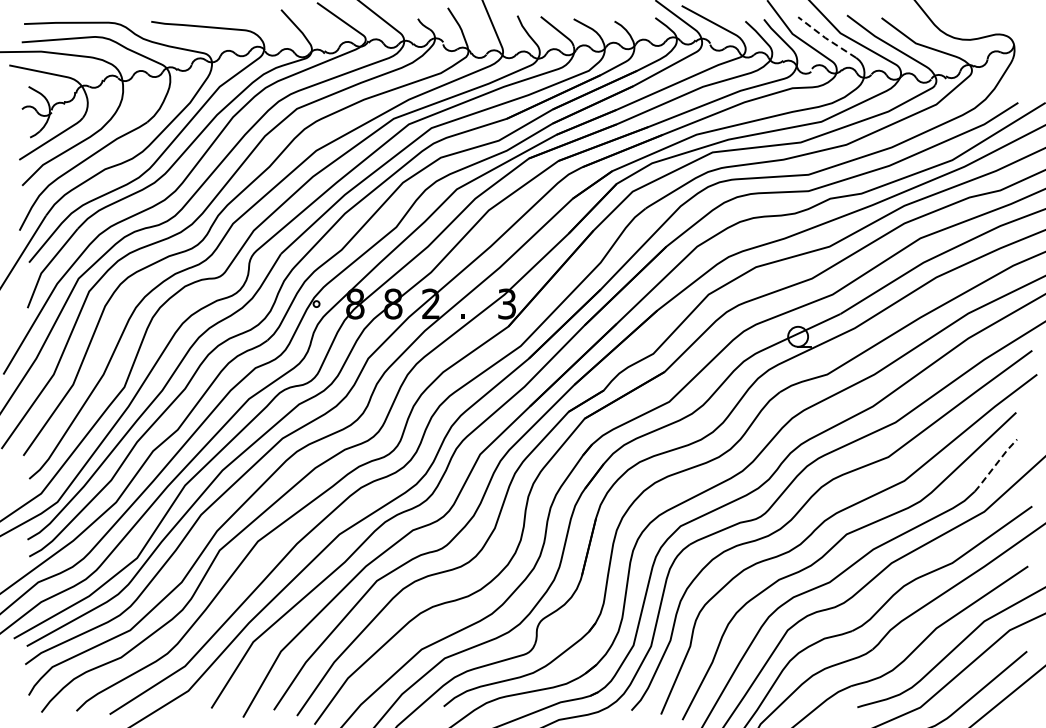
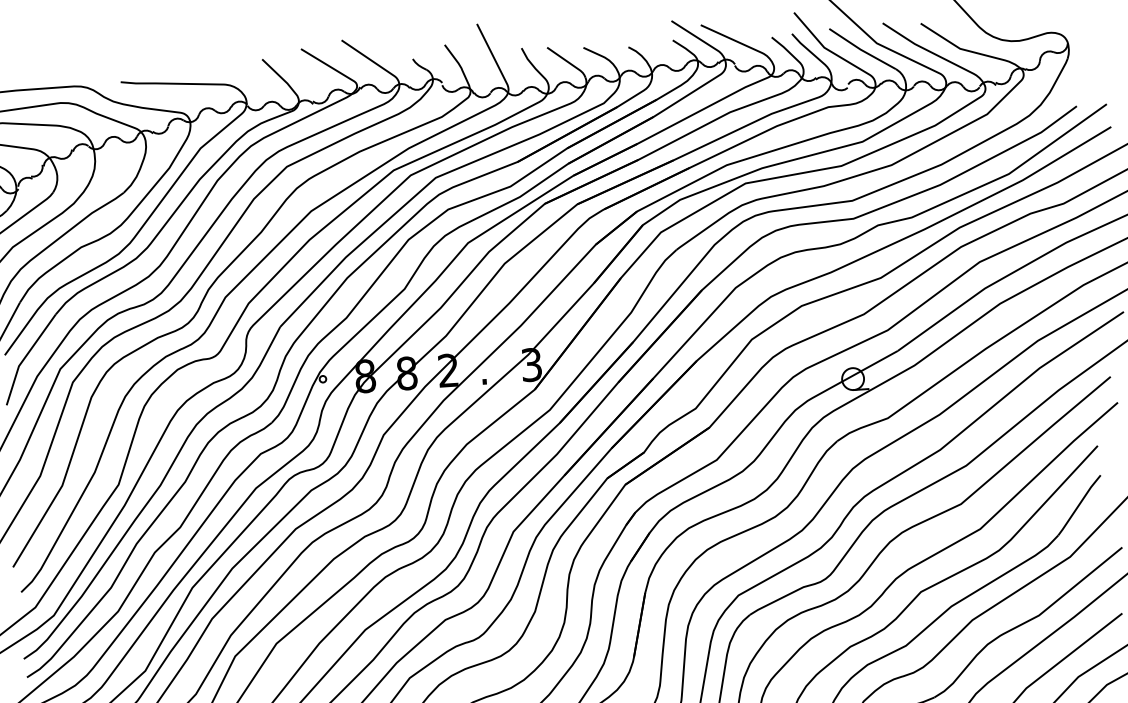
line: (825, 37) -> (860, 49), dashed -> solid
line: (995, 465) -> (1078, 505), dashed -> solid

